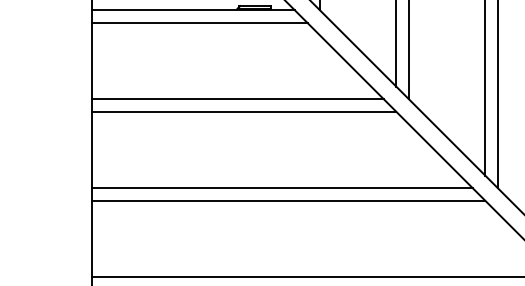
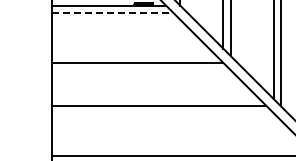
line: (199, 22) -> (112, 12), solid -> dashed
line: (236, 98) -> (133, 55), removed
line: (288, 199) -> (162, 112), removed

